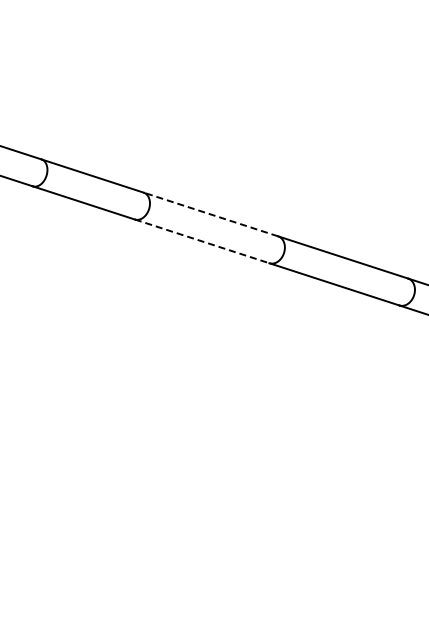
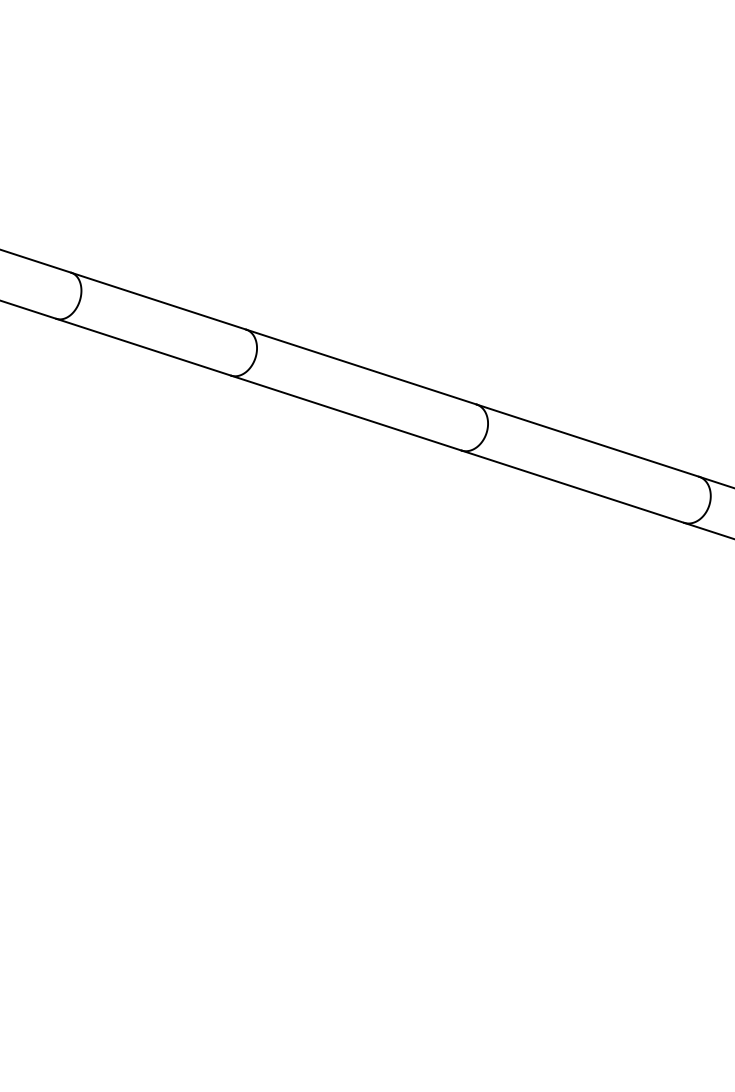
line: (210, 214) -> (360, 367), dashed -> solid
line: (202, 241) -> (346, 413), dashed -> solid

